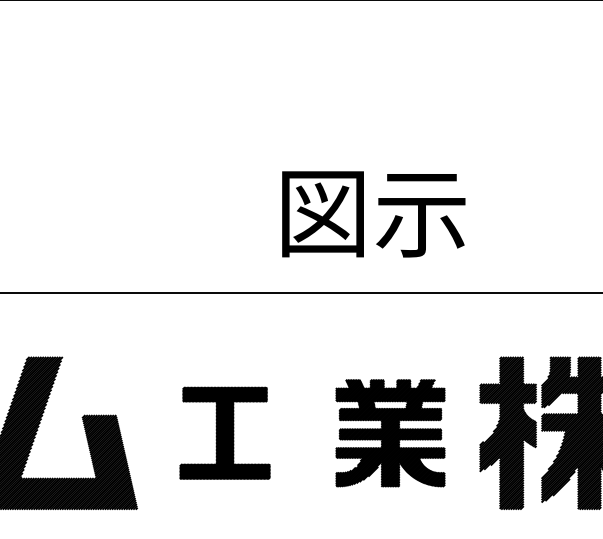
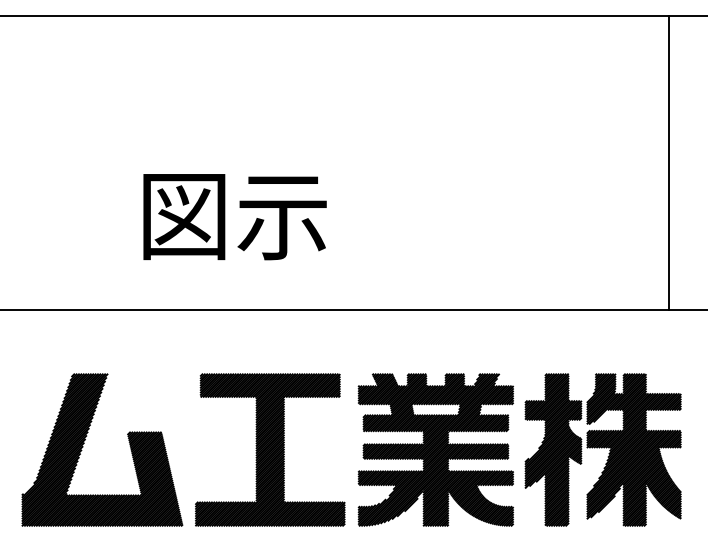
text: (373, 214) -> (234, 217), moved
part: (225, 432) -> (270, 449), size x1.67
part: (390, 432) -> (435, 449), size x1.43

